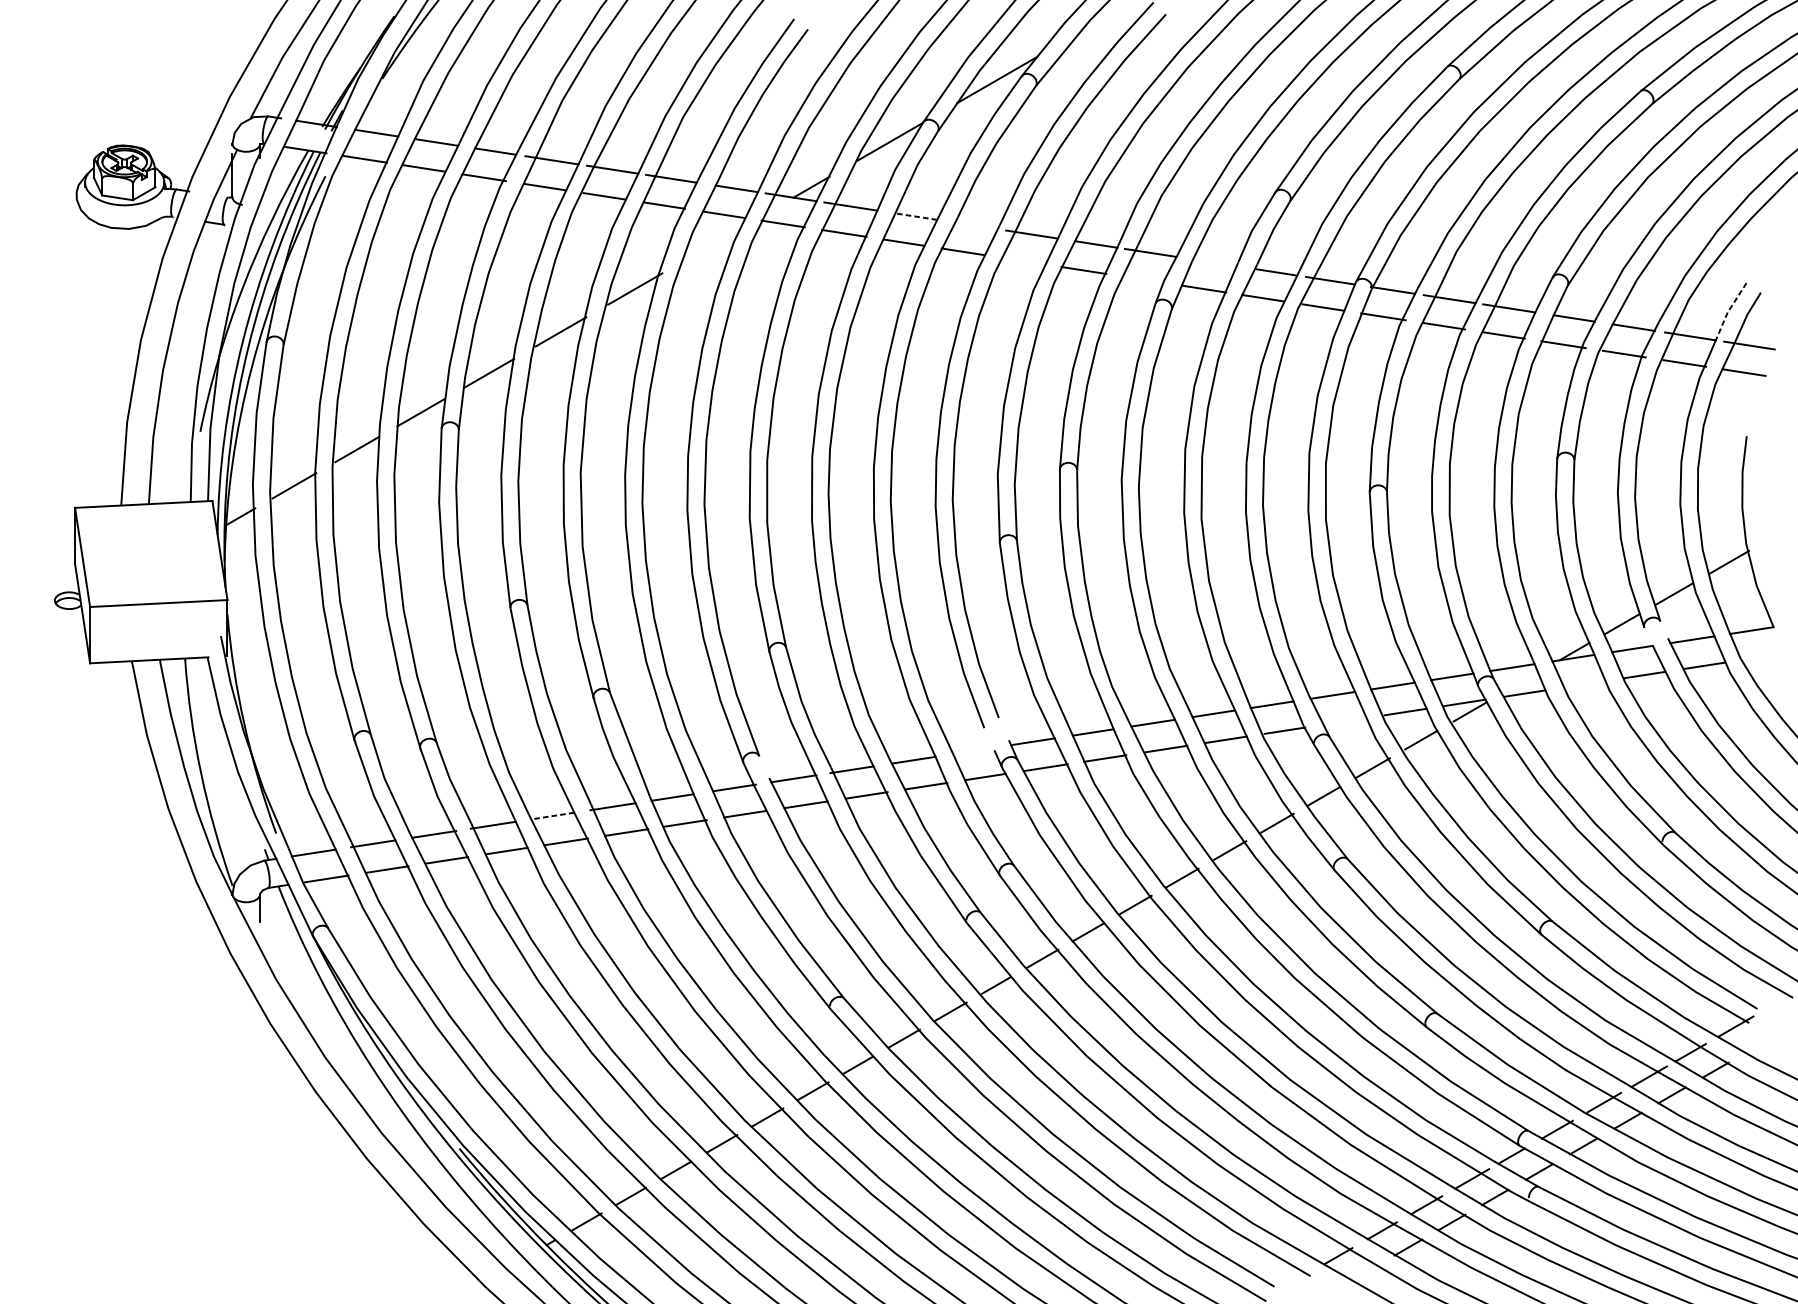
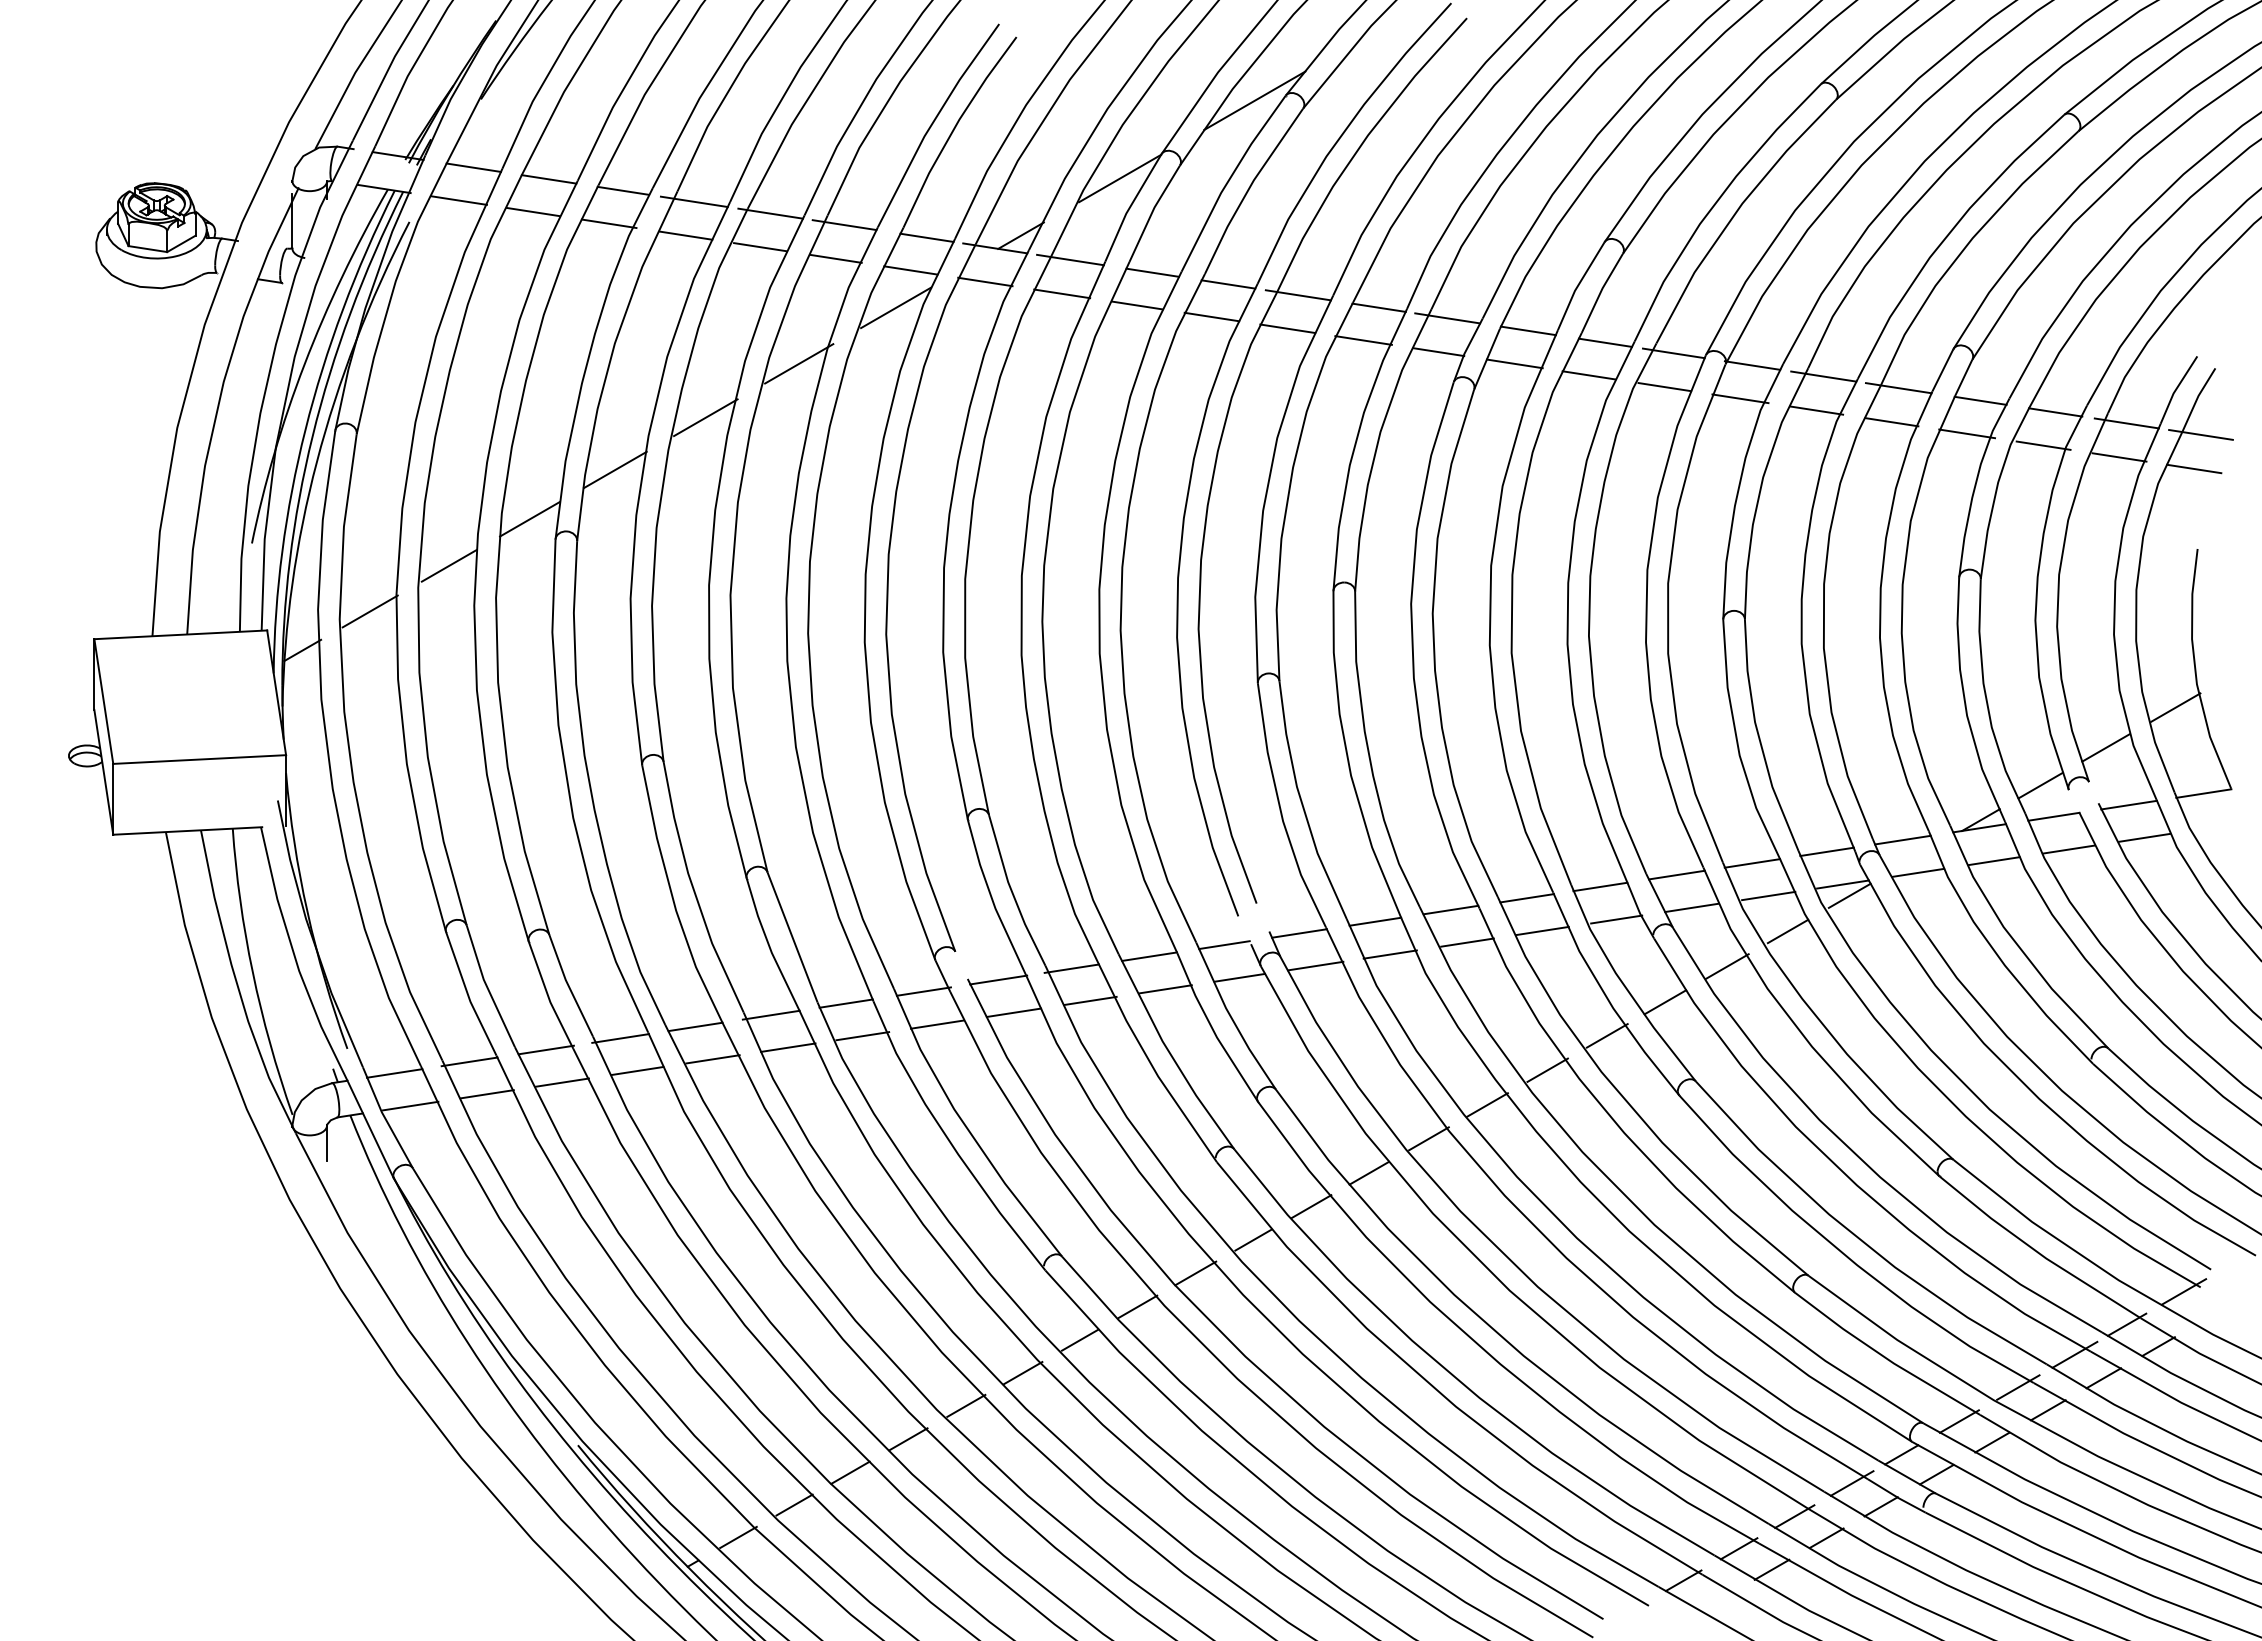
line: (916, 216) -> (1152, 272), dashed -> solid
line: (976, 225) -> (1228, 284), added
line: (712, 244) -> (896, 307), added
line: (1023, 260) -> (1287, 328), added
line: (1214, 262) -> (1527, 330), added
line: (1143, 280) -> (1438, 352), added
line: (1729, 309) -> (2176, 389), dashed -> solid
line: (1584, 684) -> (1993, 861), added
line: (1344, 721) -> (1691, 907), added
line: (973, 751) -> (1224, 945), added
line: (552, 815) -> (695, 1026), dashed -> solid

